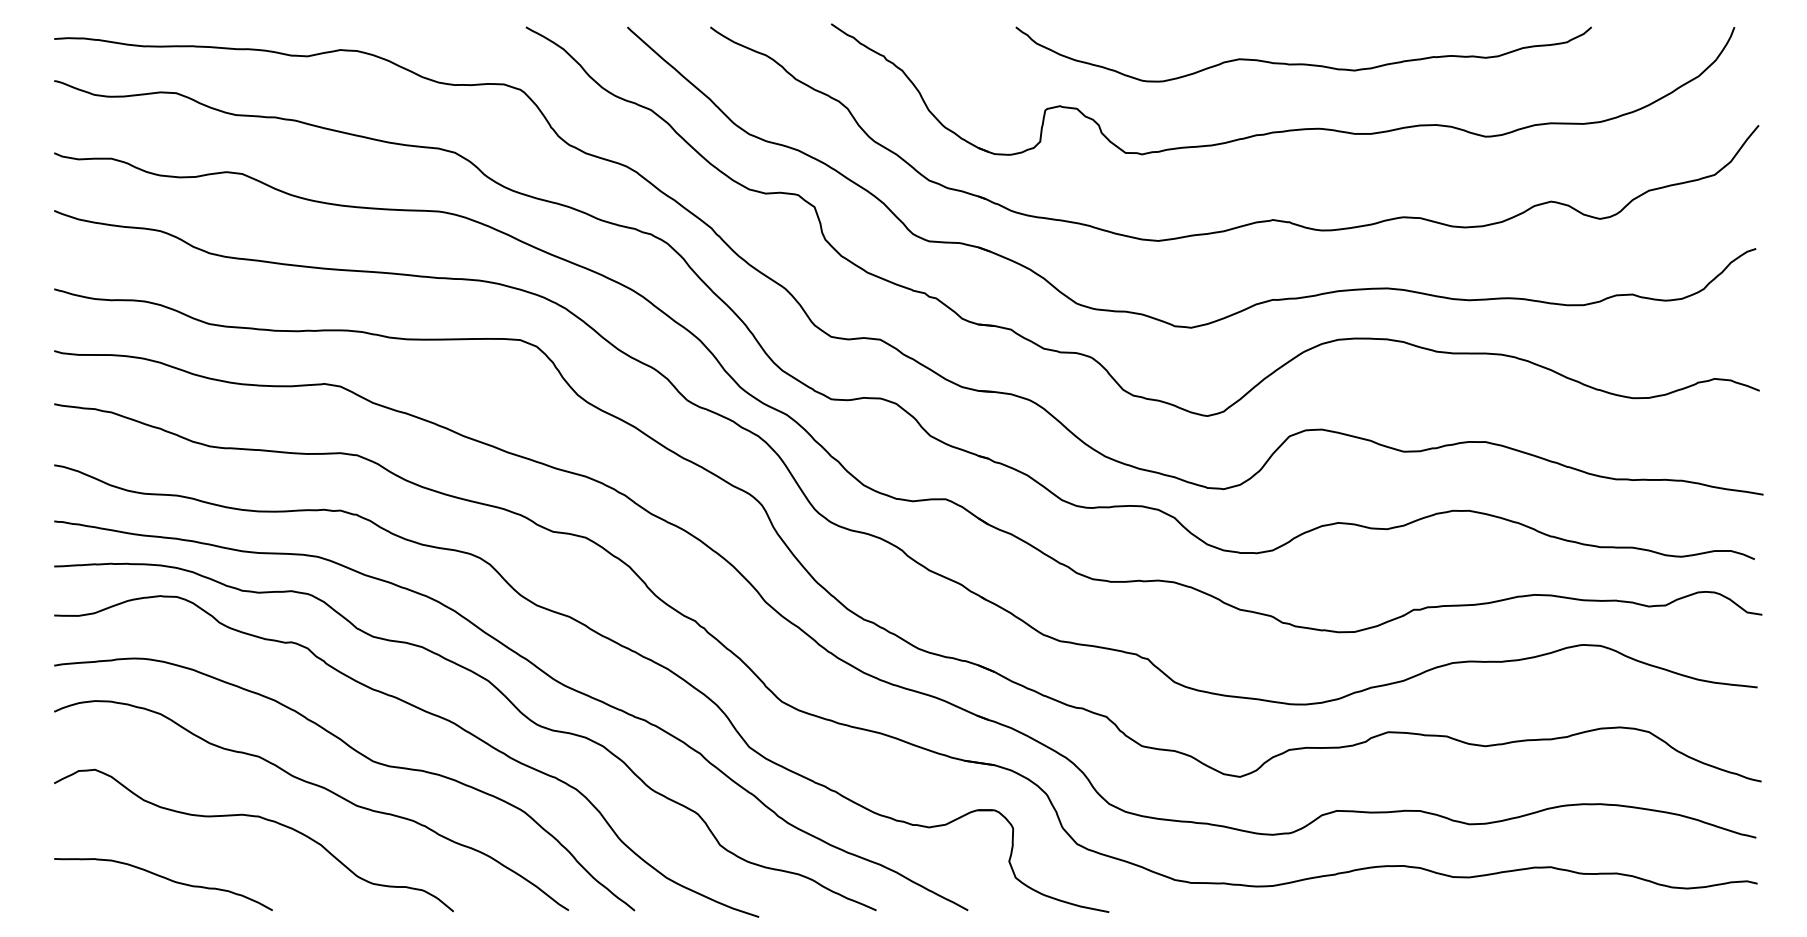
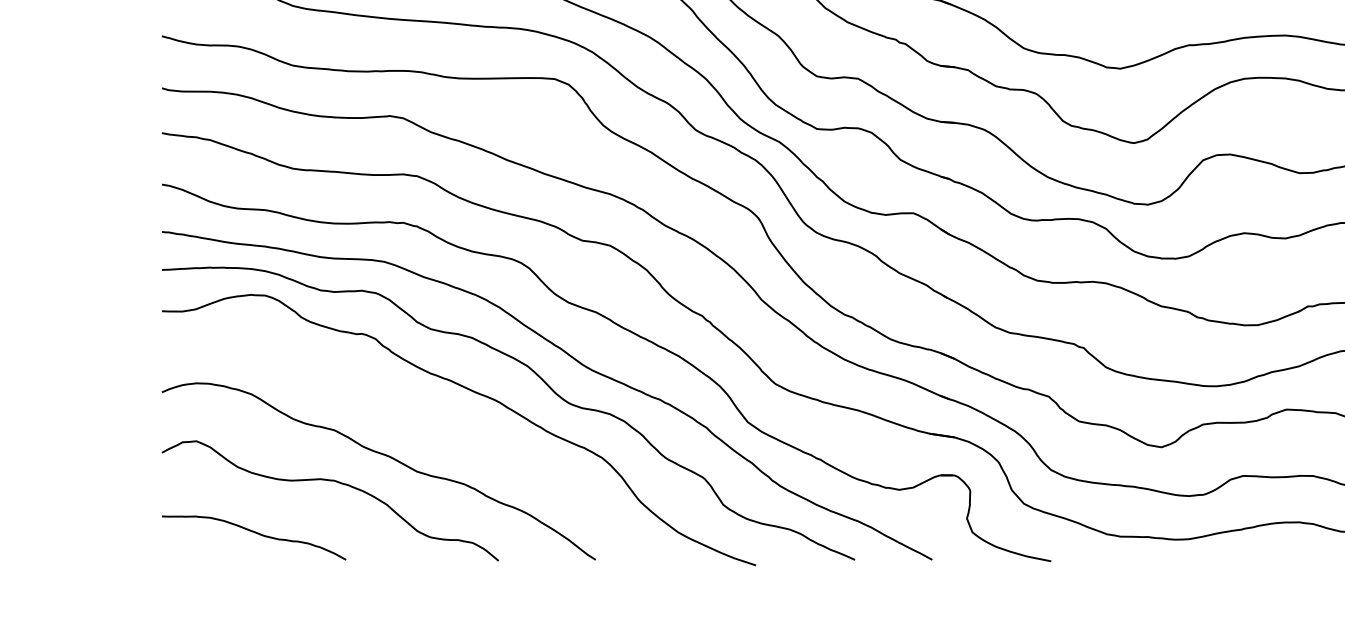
curve: (359, 754) -> (419, 428), removed

